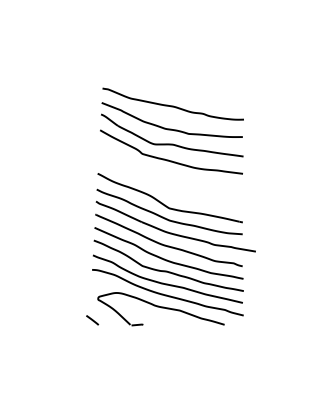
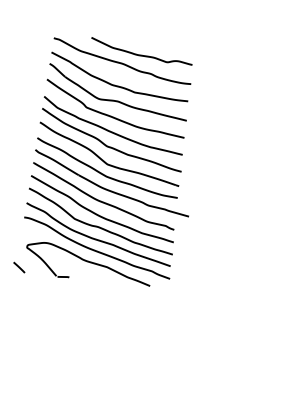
curve: (191, 95) -> (141, 54), added
part: (170, 177) -> (111, 133), added

